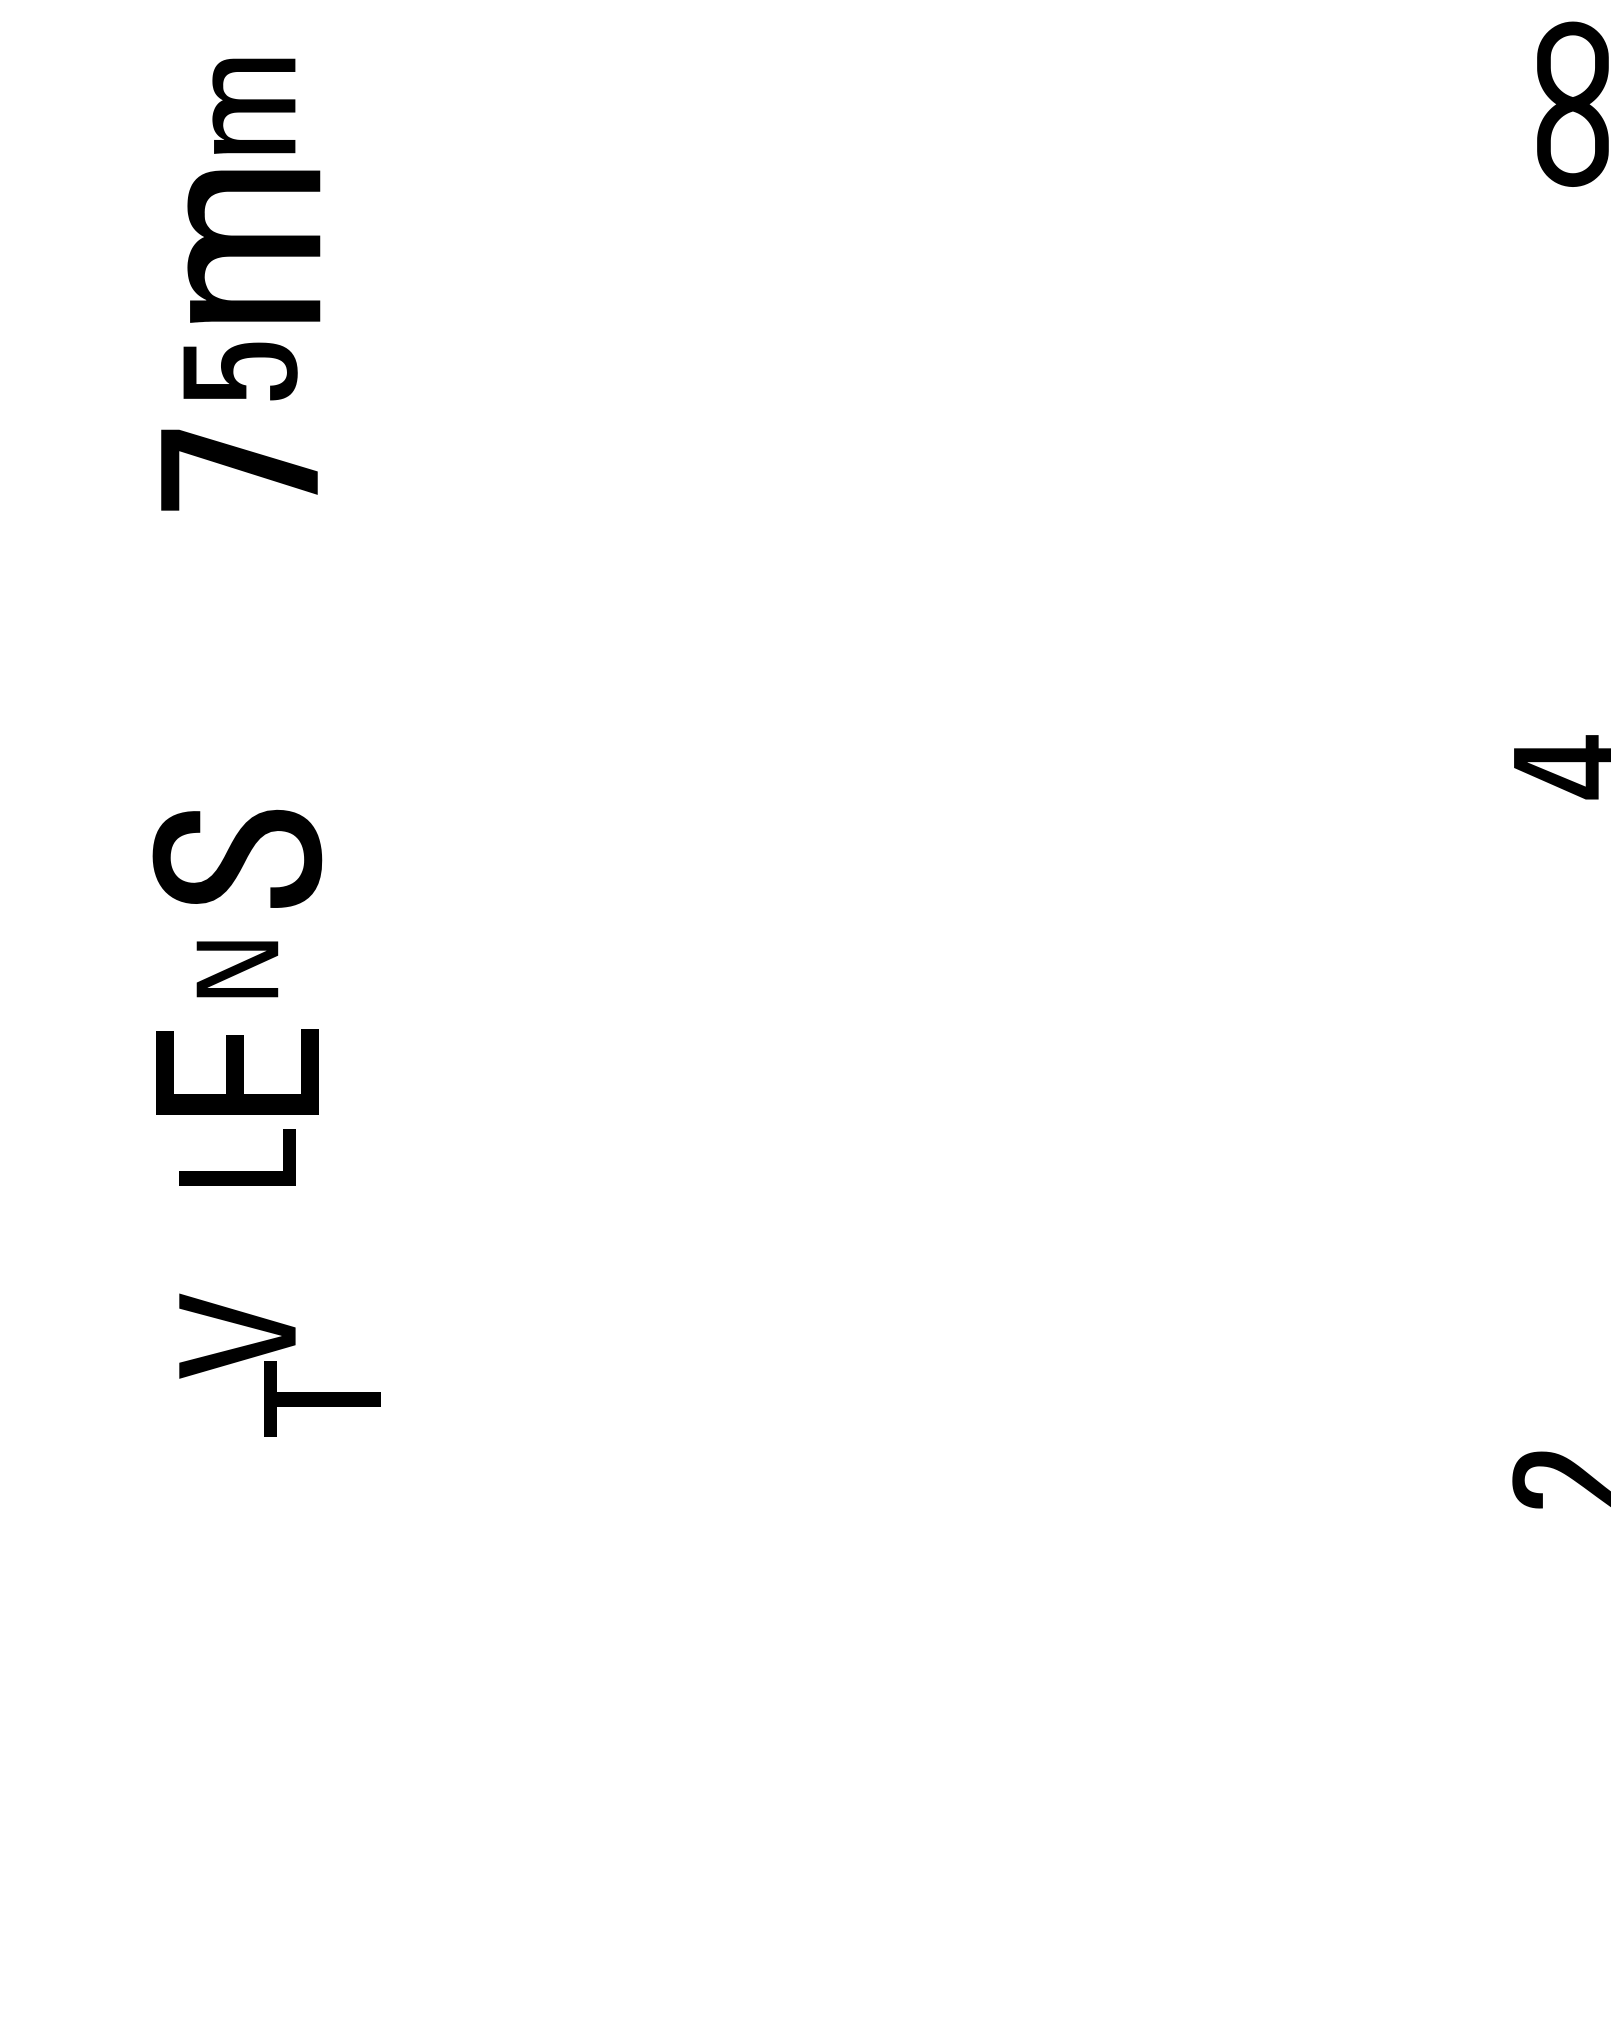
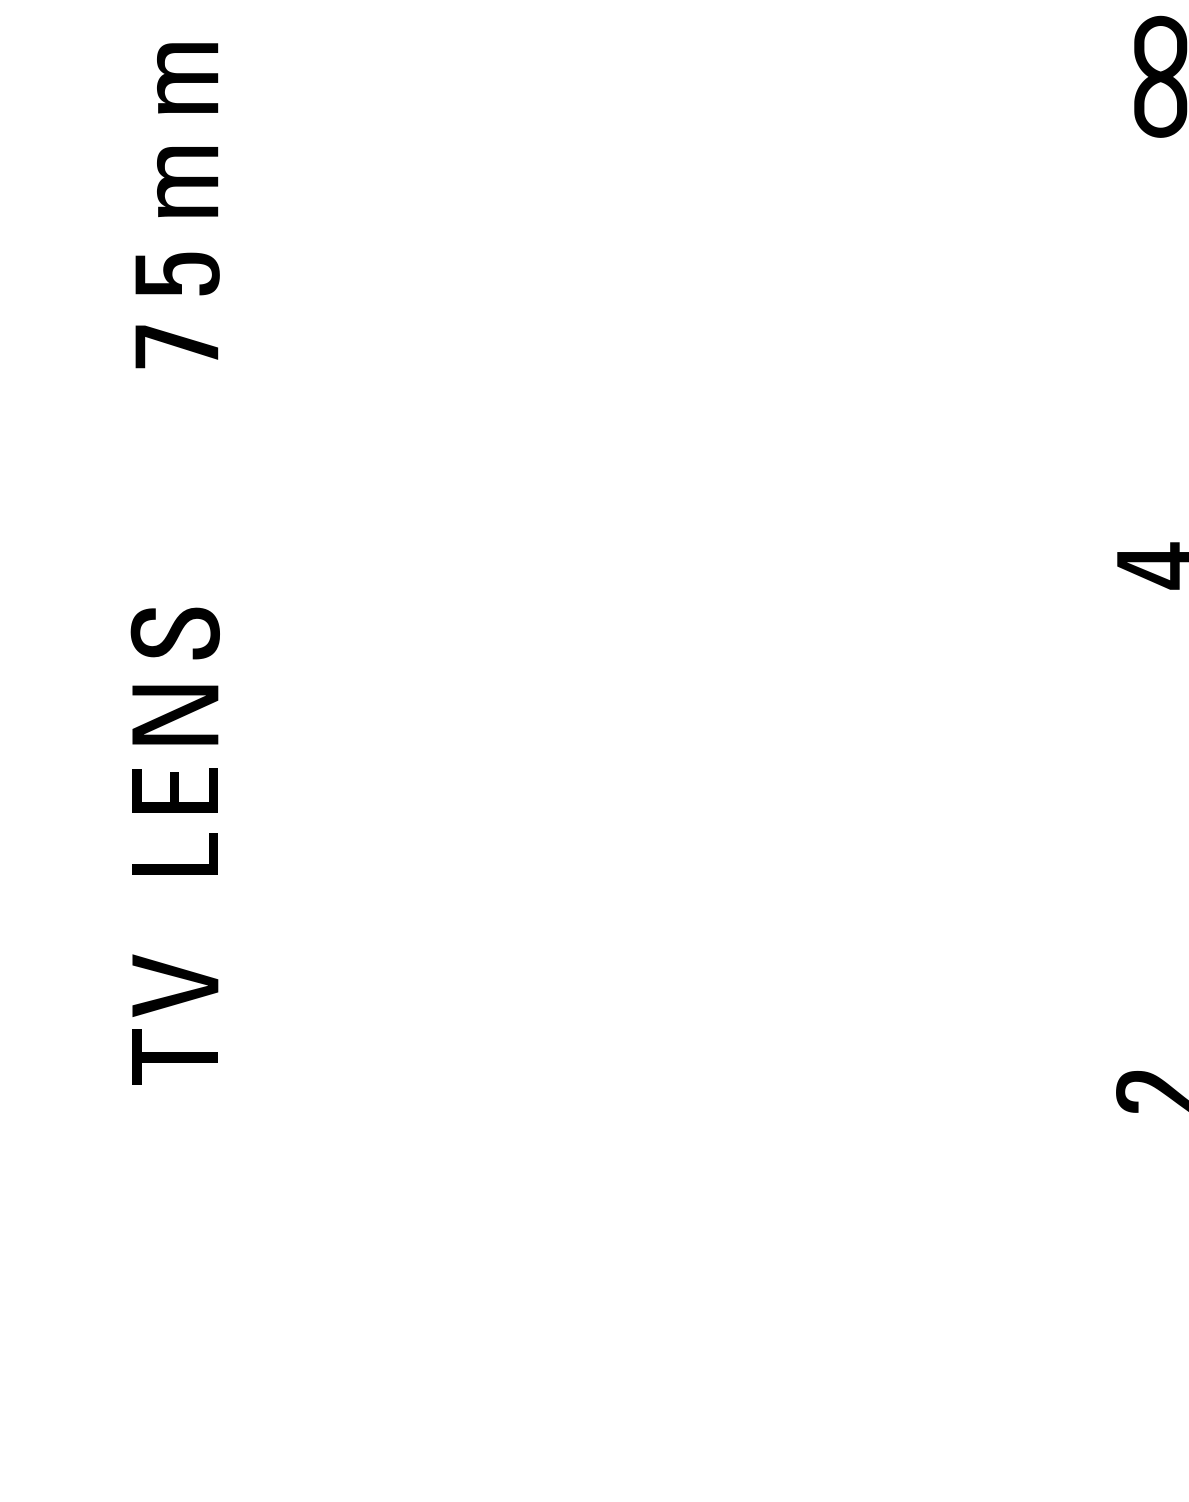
part: (253, 246) -> (187, 181), size x0.62
part: (239, 470) -> (176, 347), size x0.71
part: (237, 858) -> (175, 633), size x0.71
part: (237, 969) -> (175, 715), size x1.43
part: (237, 1072) -> (175, 791), size x0.71
part: (322, 1398) -> (175, 1056), moved

